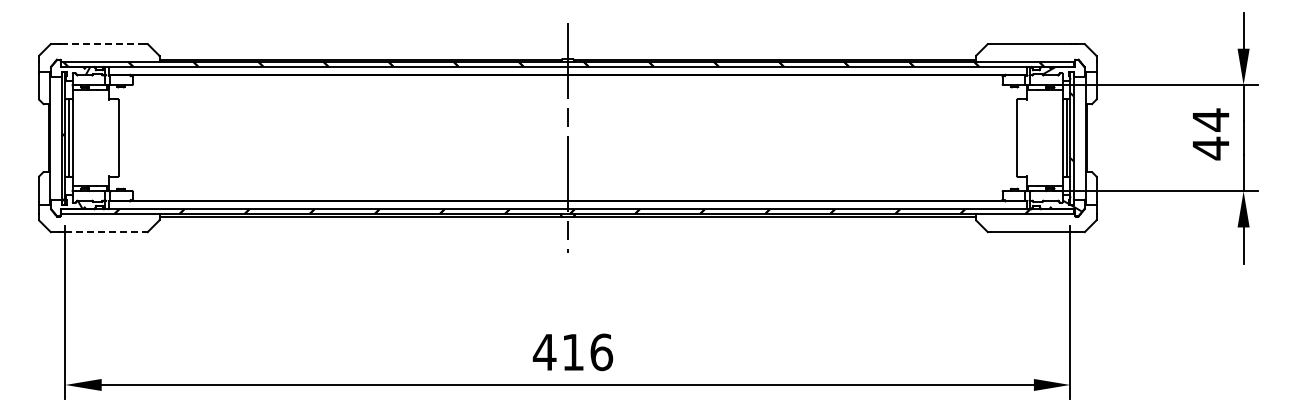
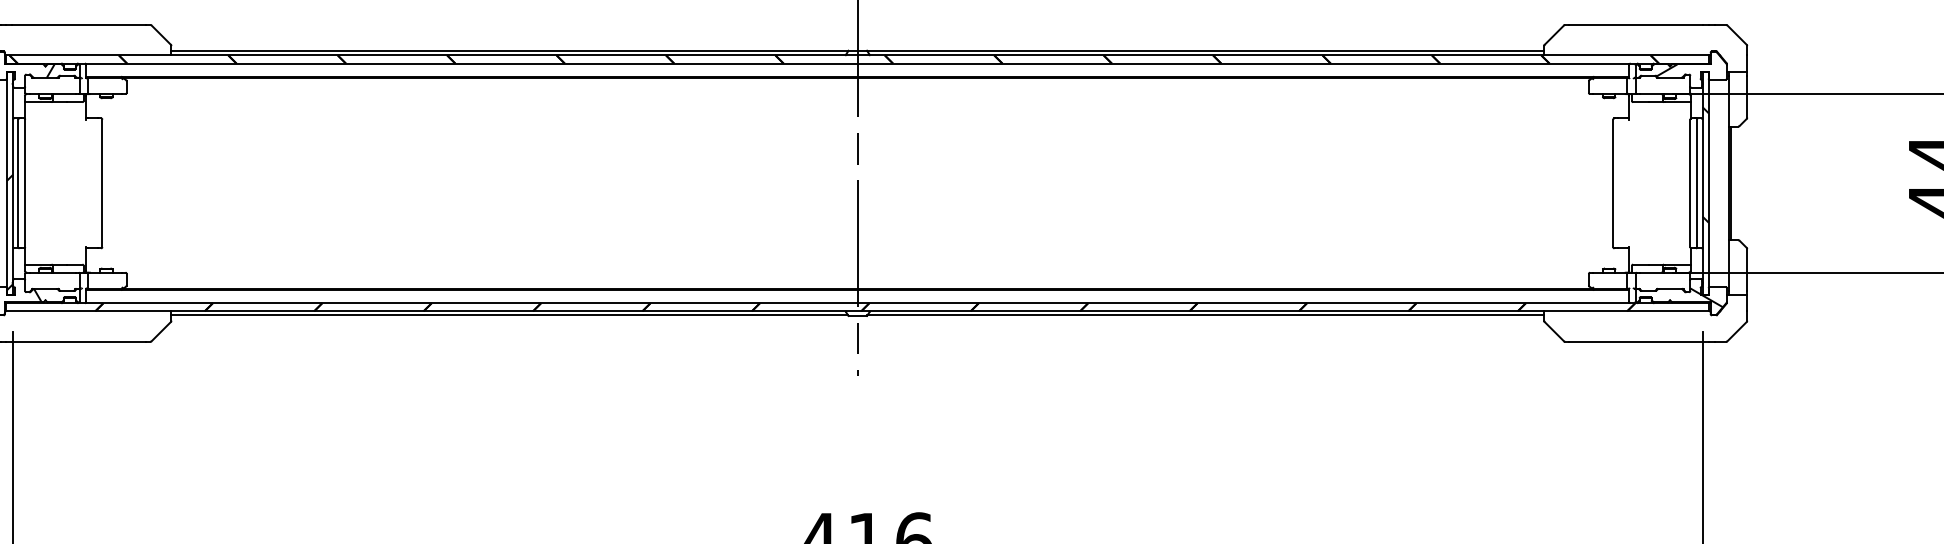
line: (104, 43) -> (78, 24), dashed -> solid
line: (104, 232) -> (78, 342), dashed -> solid

